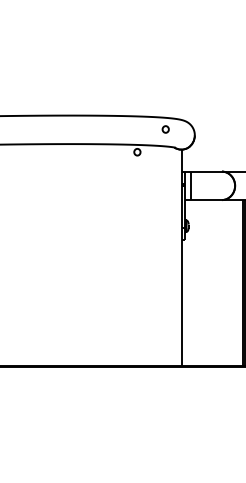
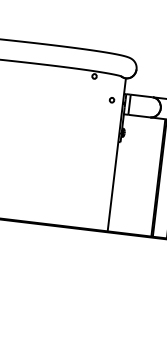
part: (165, 129) -> (111, 100), moved

